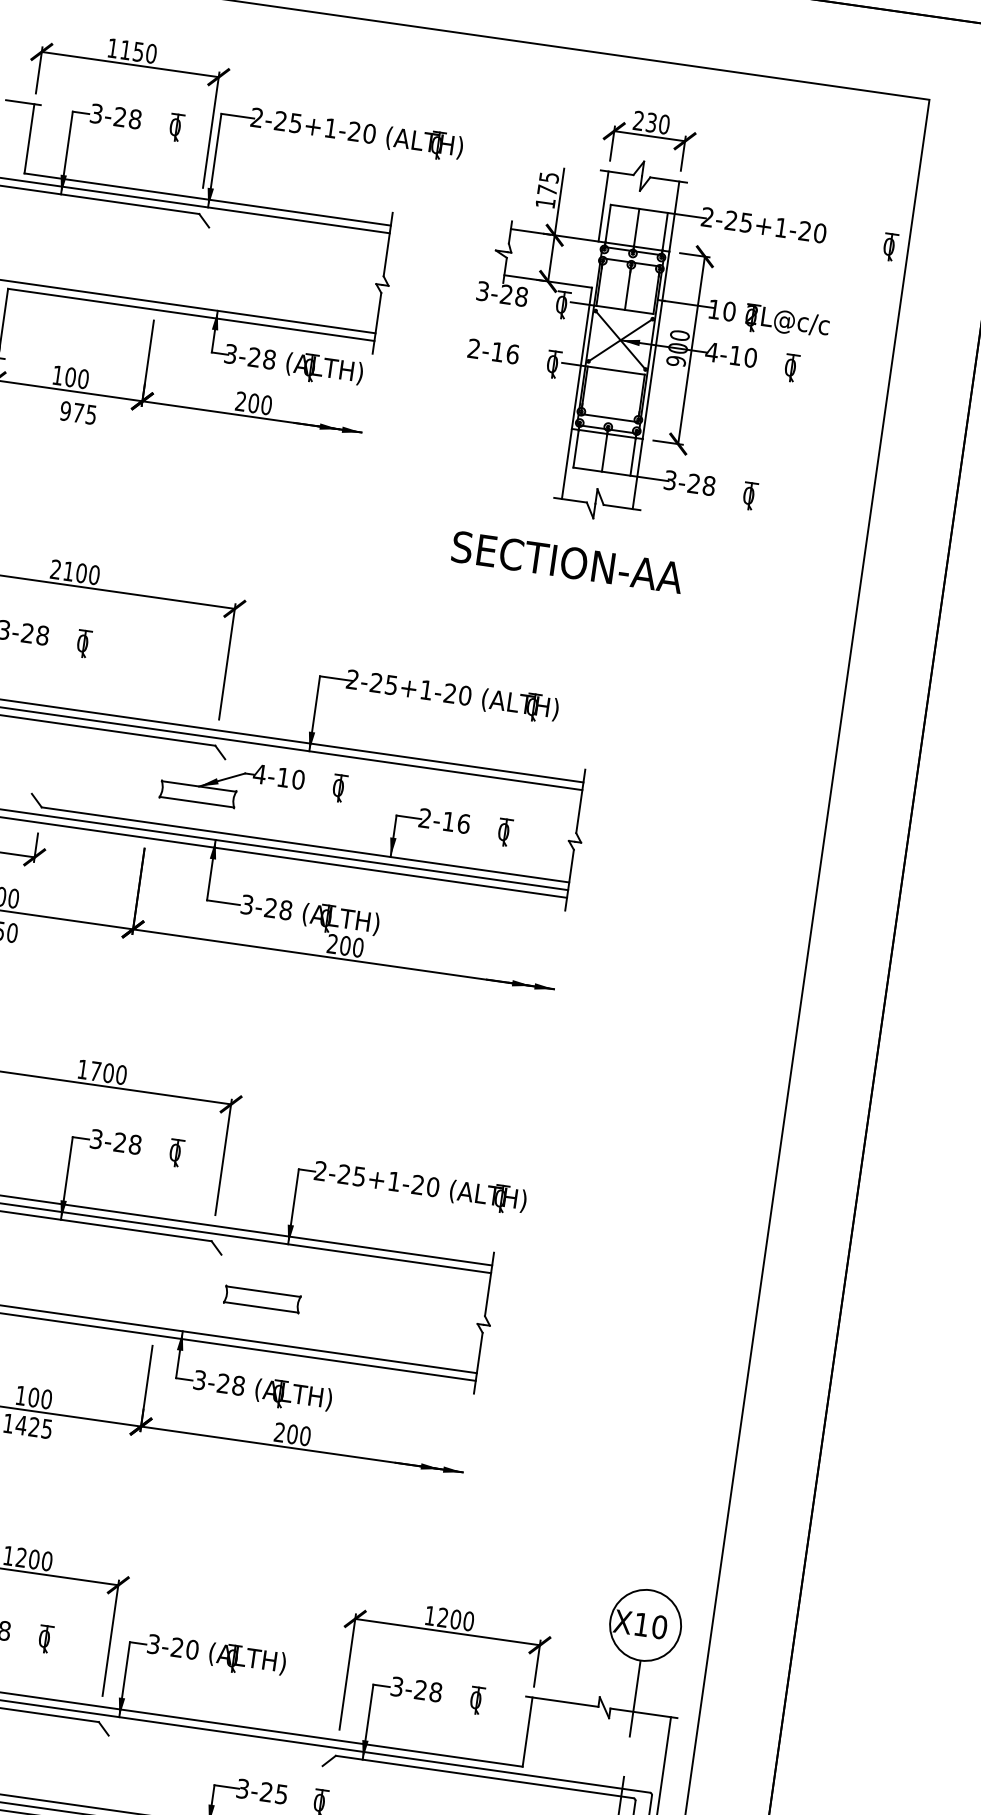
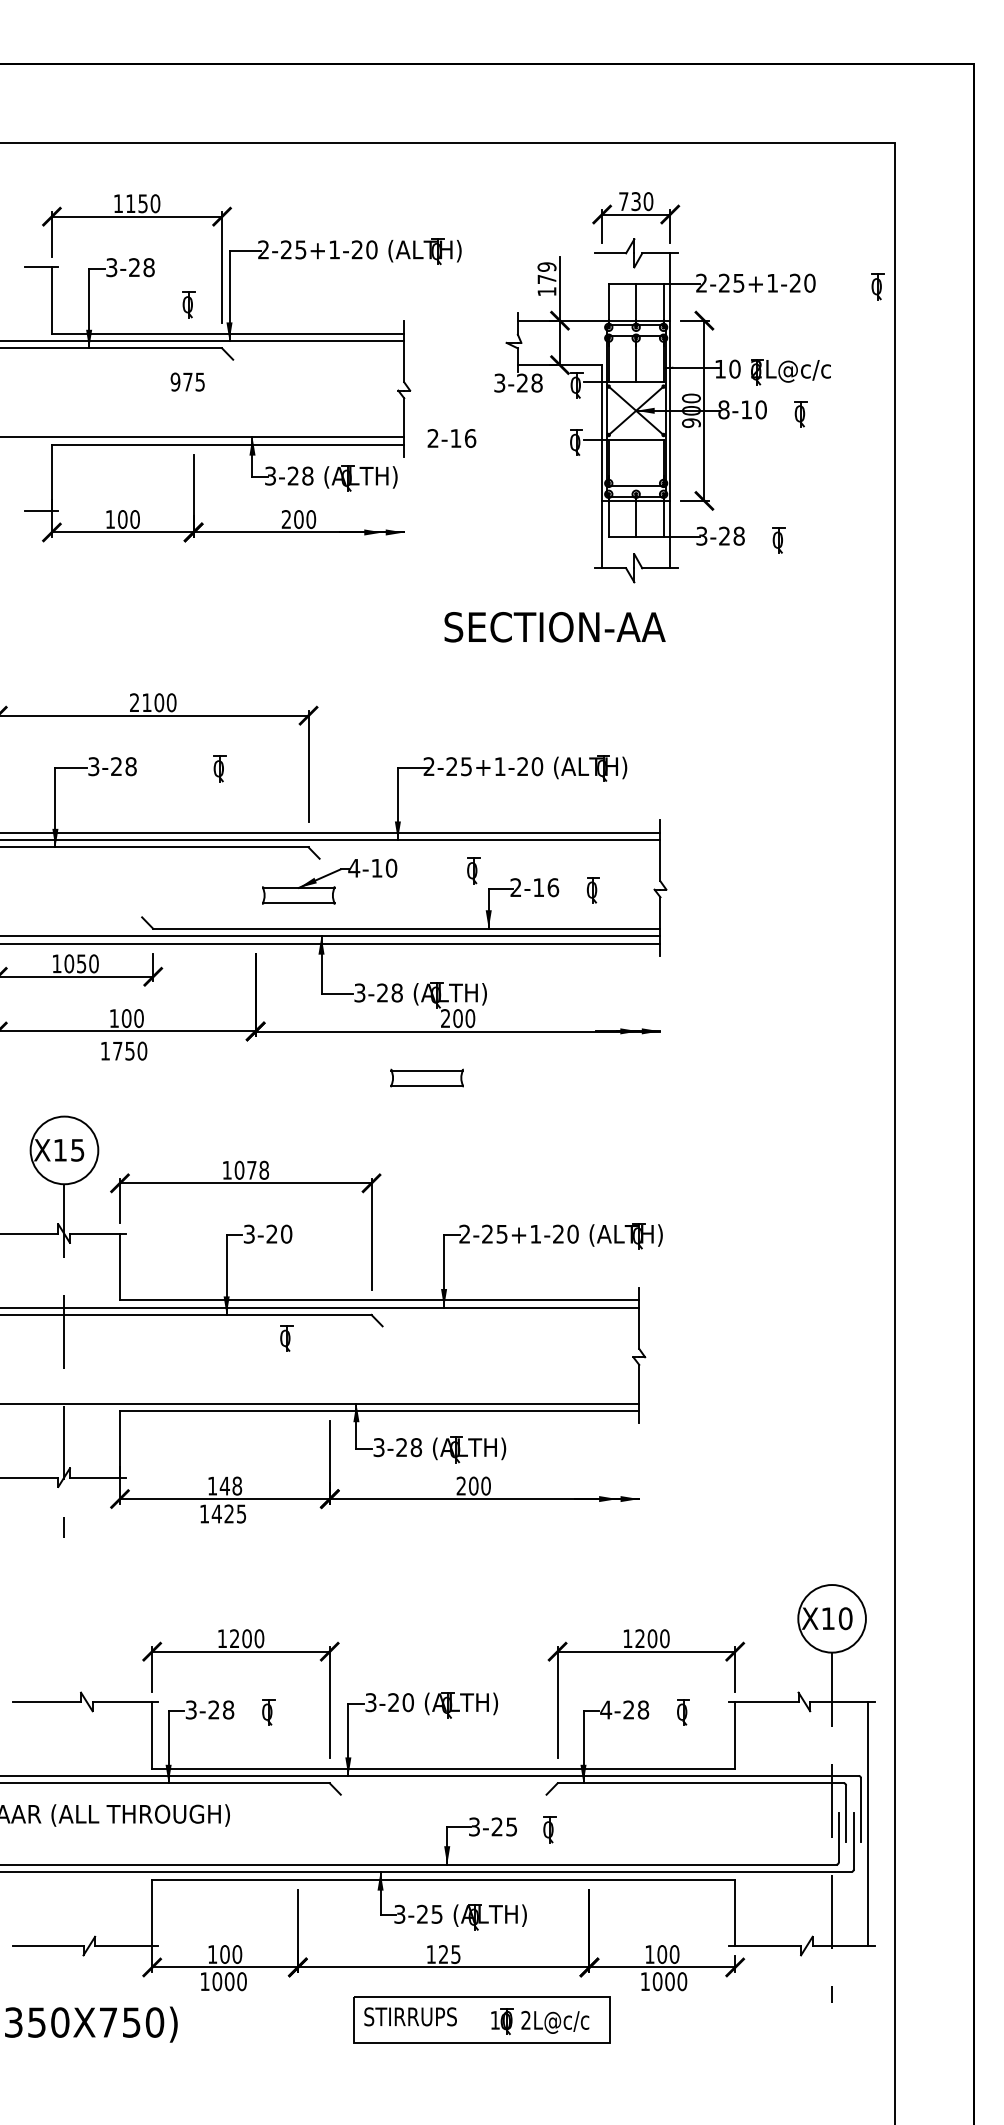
text: (638, 120) -> (623, 201), 230 -> 730
part: (176, 127) -> (188, 304), moved
text: (548, 176) -> (546, 266), 175 -> 179
line: (603, 206) -> (602, 286), removed
text: (493, 351) -> (451, 438), moved
text: (711, 351) -> (723, 409), 4-10 -> 8-10
text: (78, 412) -> (187, 381), moved
text: (567, 562) -> (554, 627), moved
part: (83, 643) -> (219, 768), moved
part: (339, 787) -> (473, 870), moved
text: (108, 1072) -> (251, 1169), 1700 -> 1078
text: (135, 1145) -> (286, 1234), 3-28 -> 3-20
part: (176, 1153) -> (286, 1338), moved
part: (261, 1298) -> (426, 1077), moved
text: (39, 1397) -> (230, 1485), 100 -> 148
text: (397, 1686) -> (606, 1709), 3-28 -> 4-28

